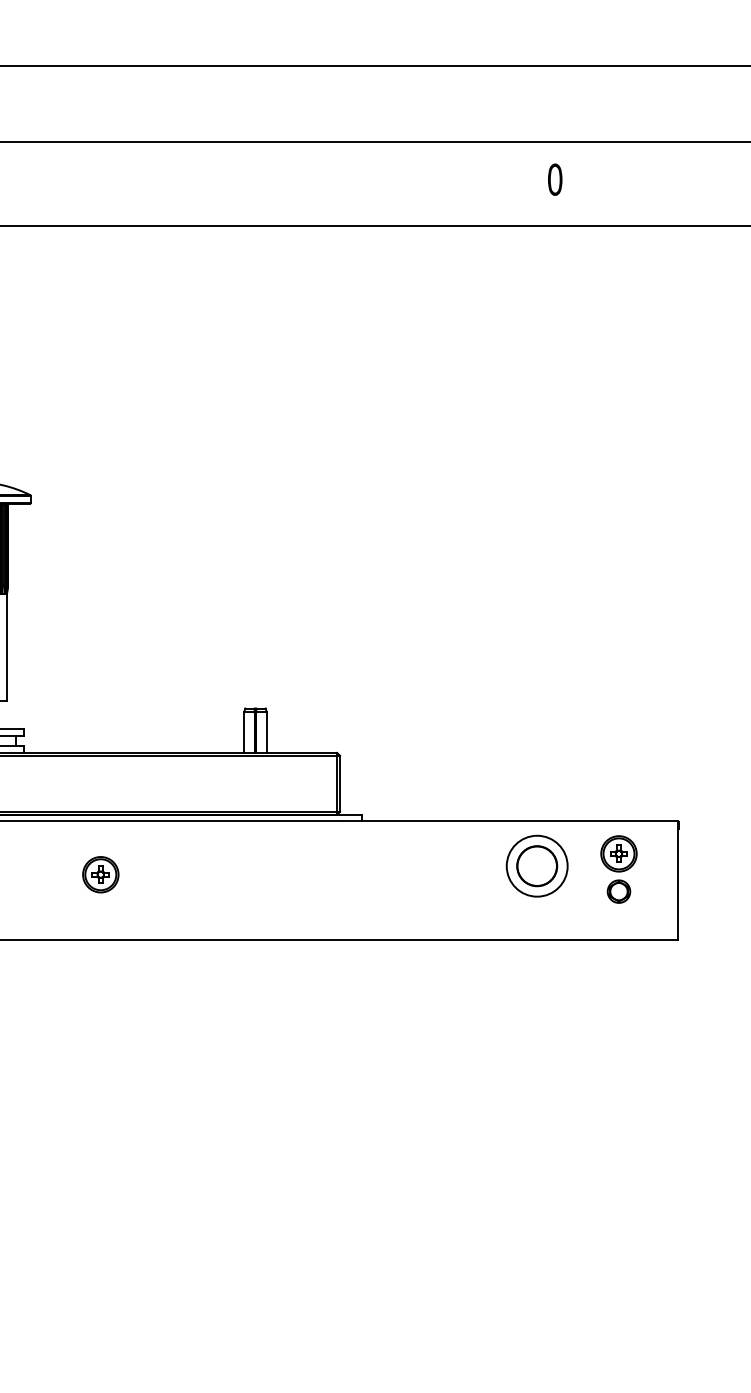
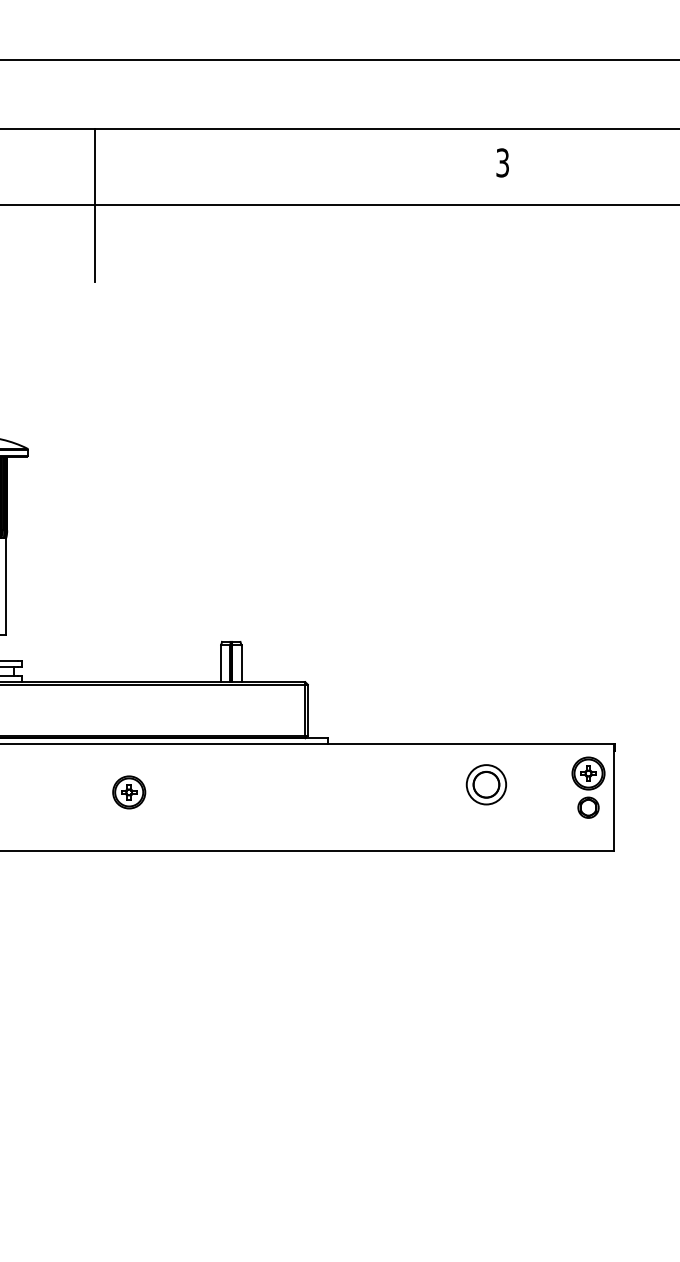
text: (554, 179) -> (502, 162), 0 -> 3
line: (104, 225) -> (94, 204), added
part: (537, 865) -> (486, 784), size x0.71
part: (618, 869) -> (588, 787), moved
part: (101, 874) -> (129, 792), moved

